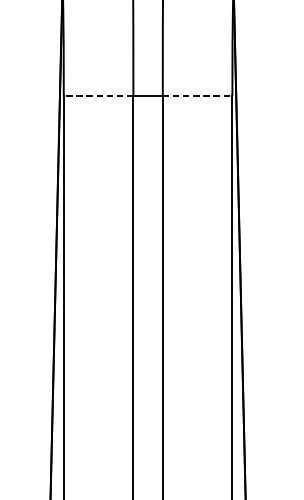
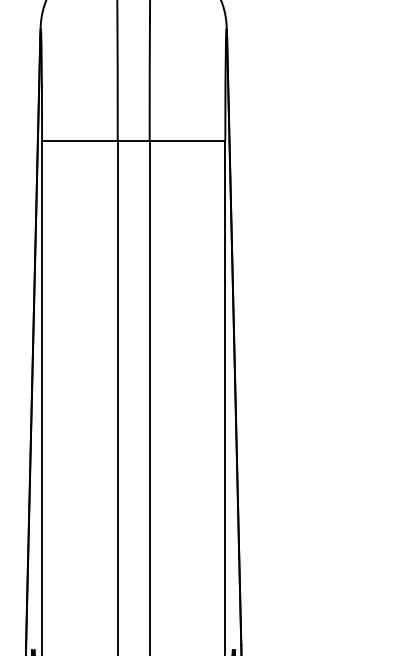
line: (98, 96) -> (79, 140), dashed -> solid
line: (197, 96) -> (187, 140), dashed -> solid

